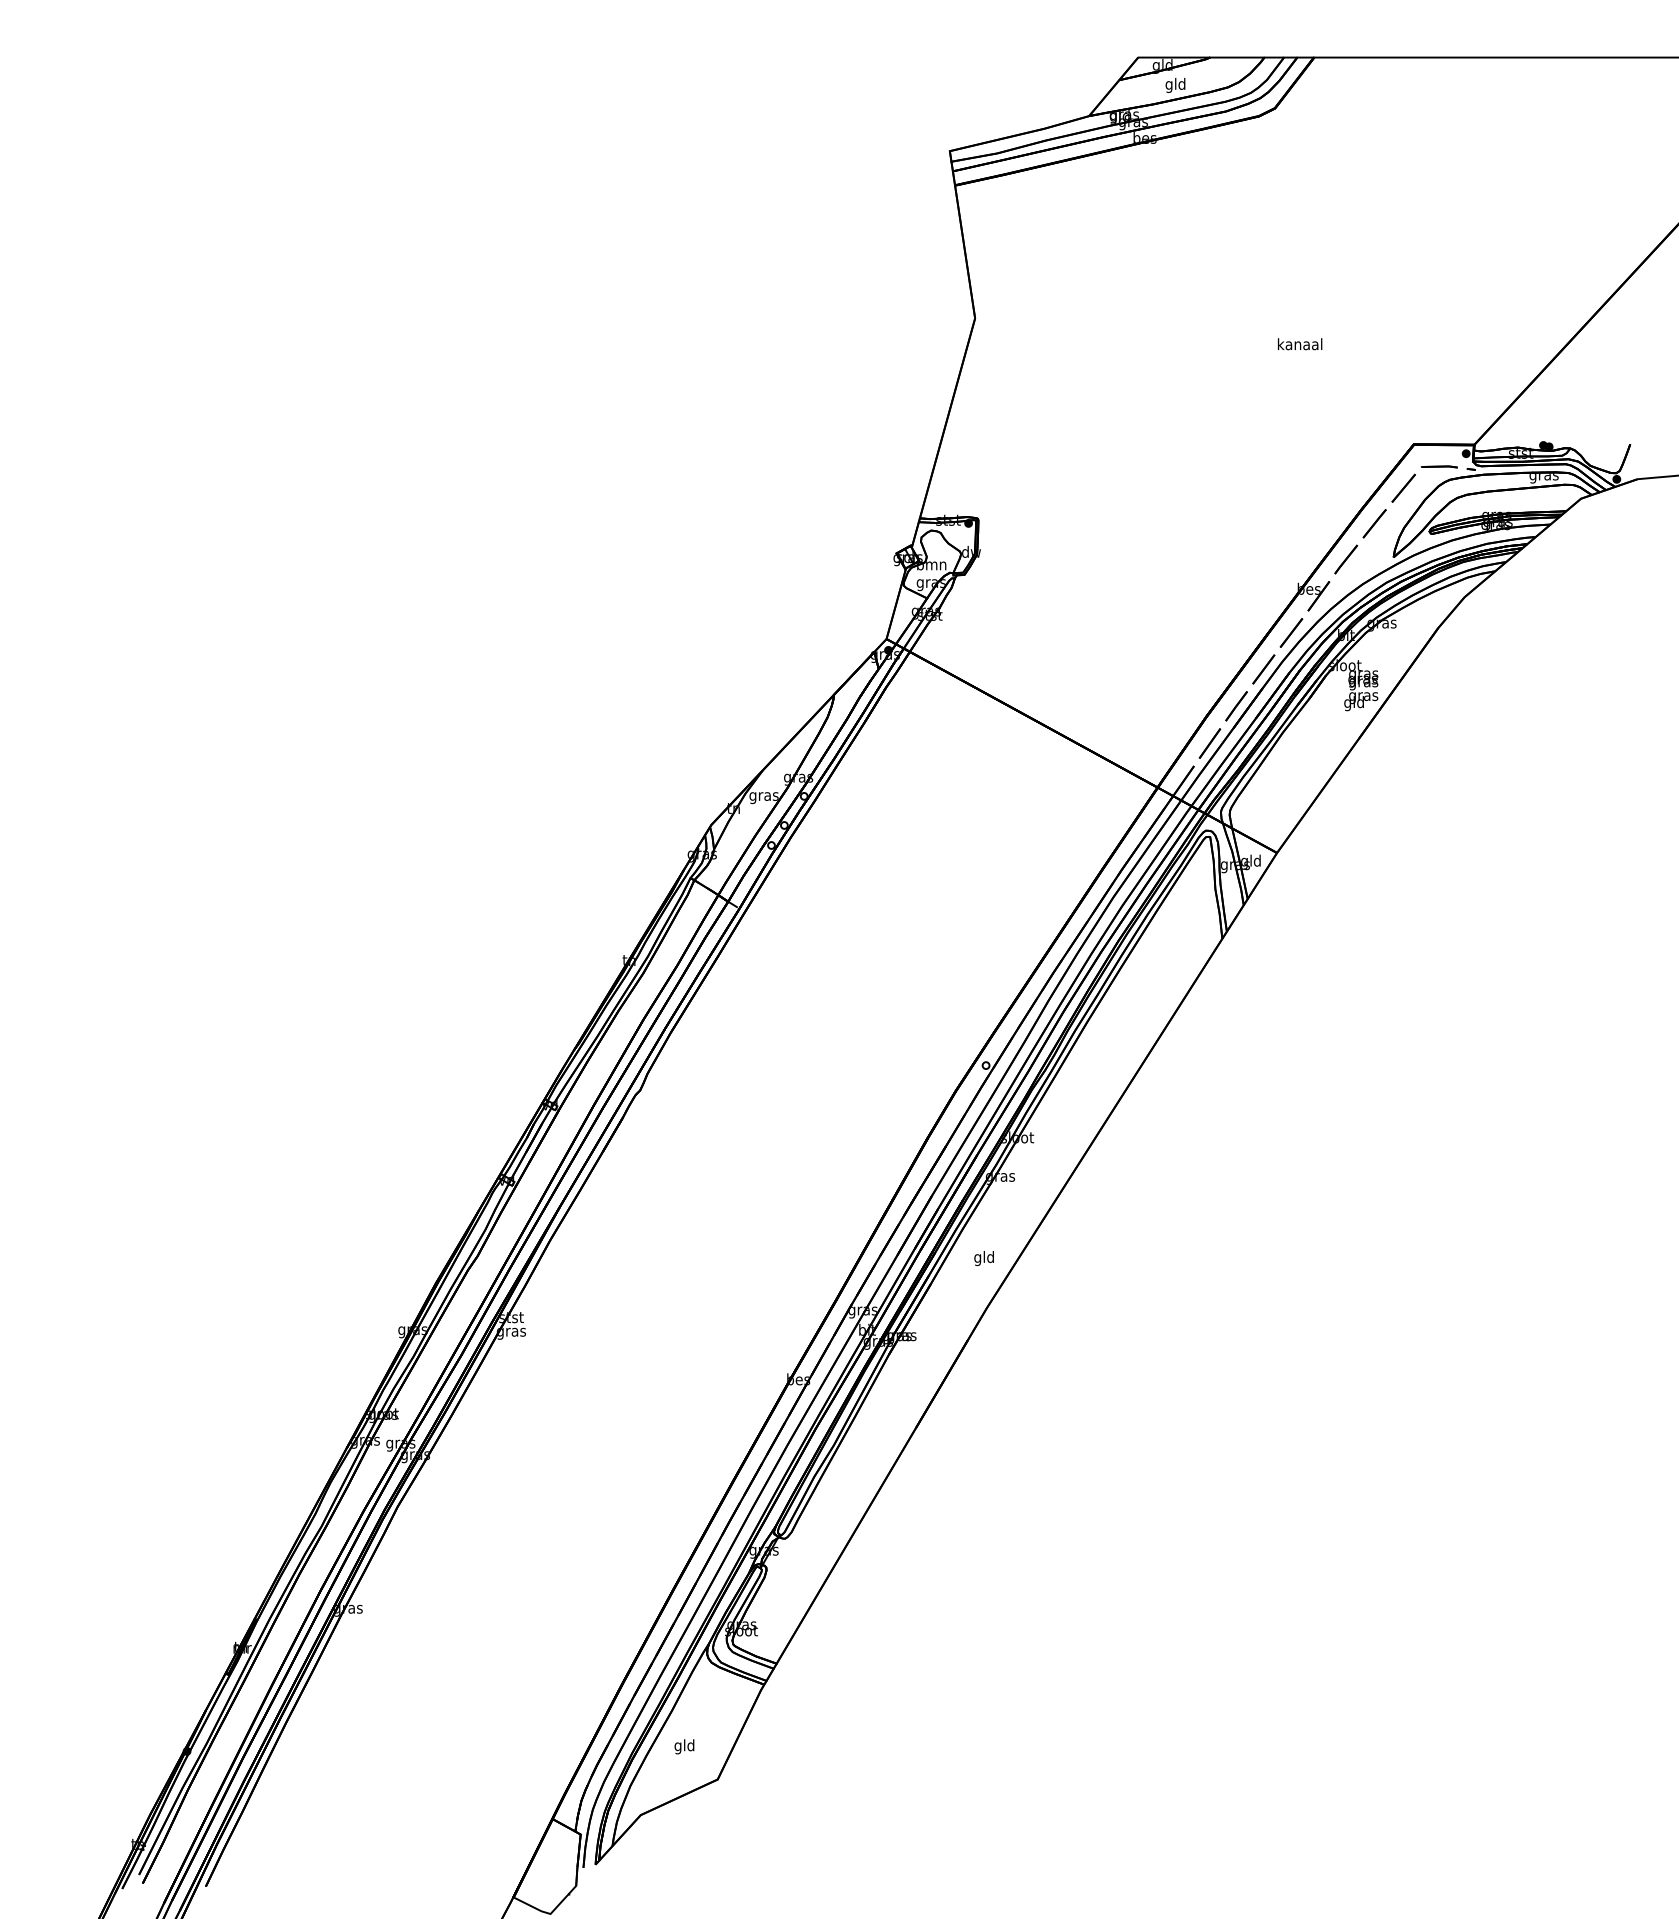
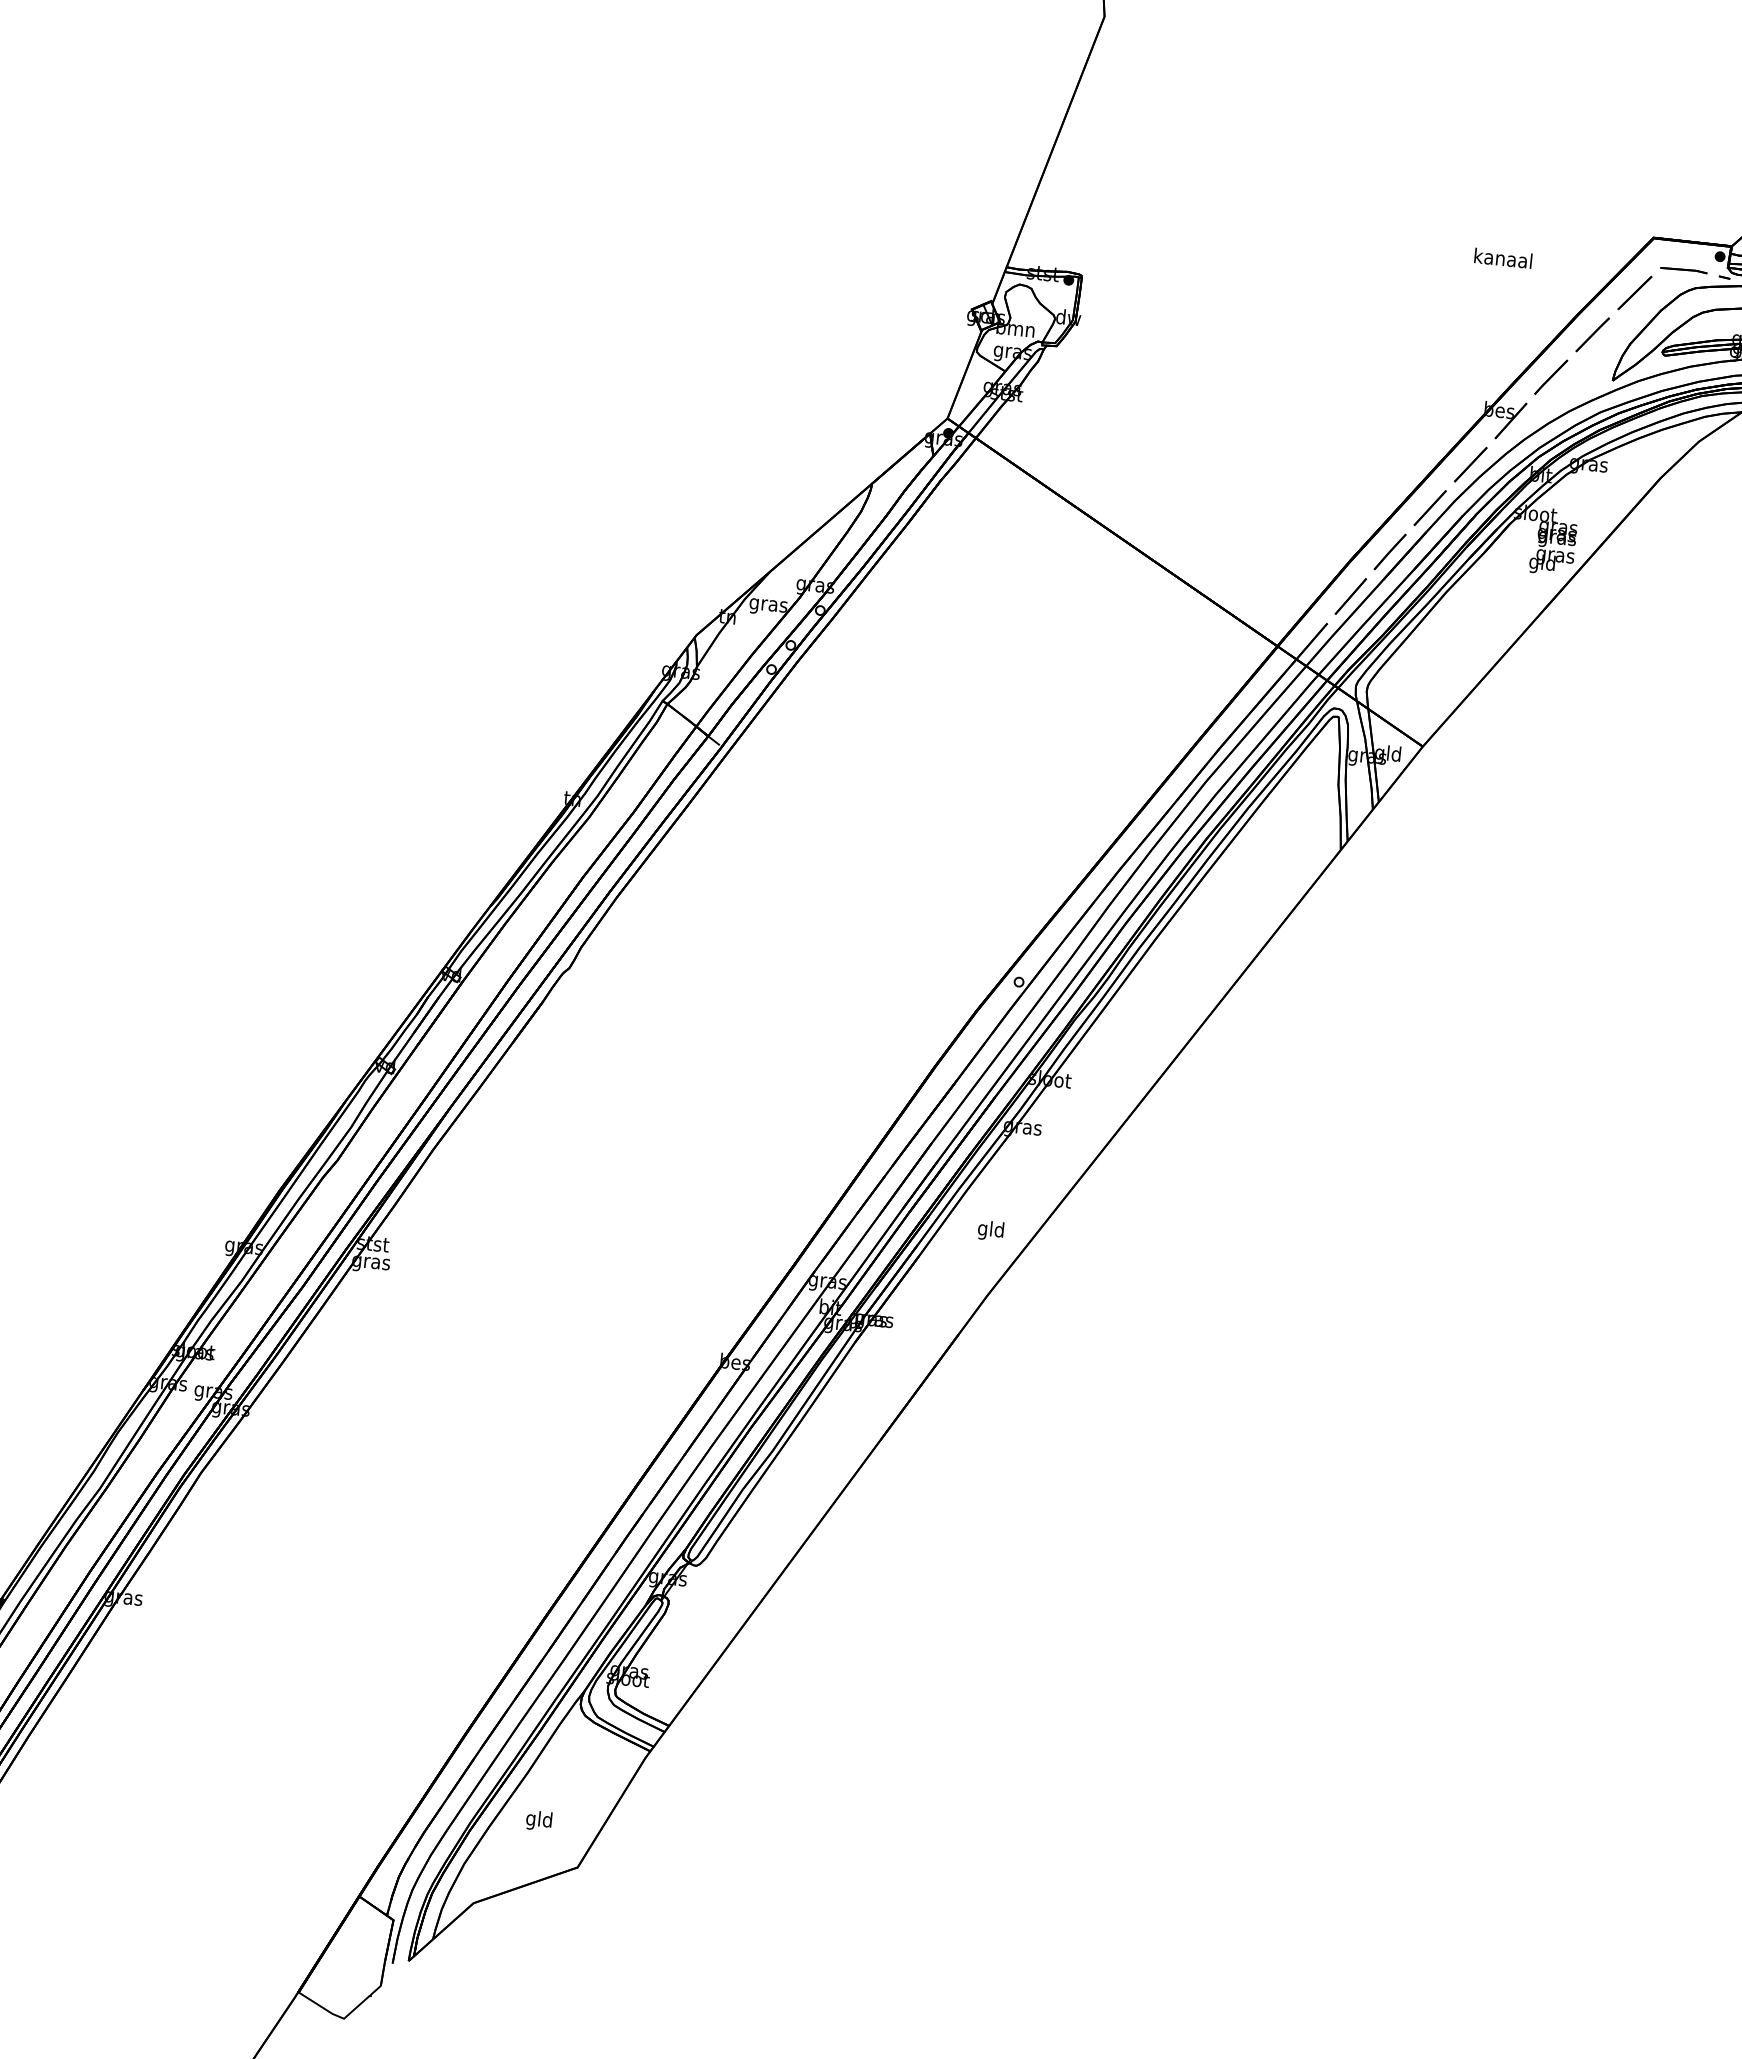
text: (1300, 344) -> (1503, 258), moved

